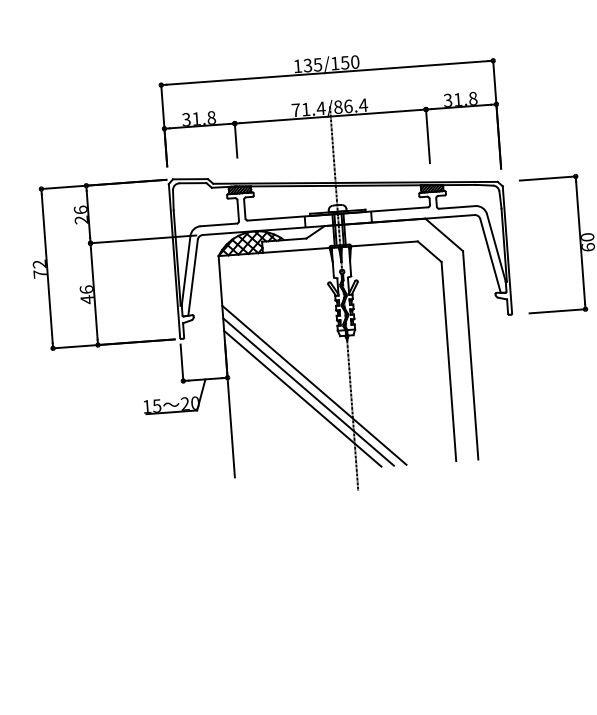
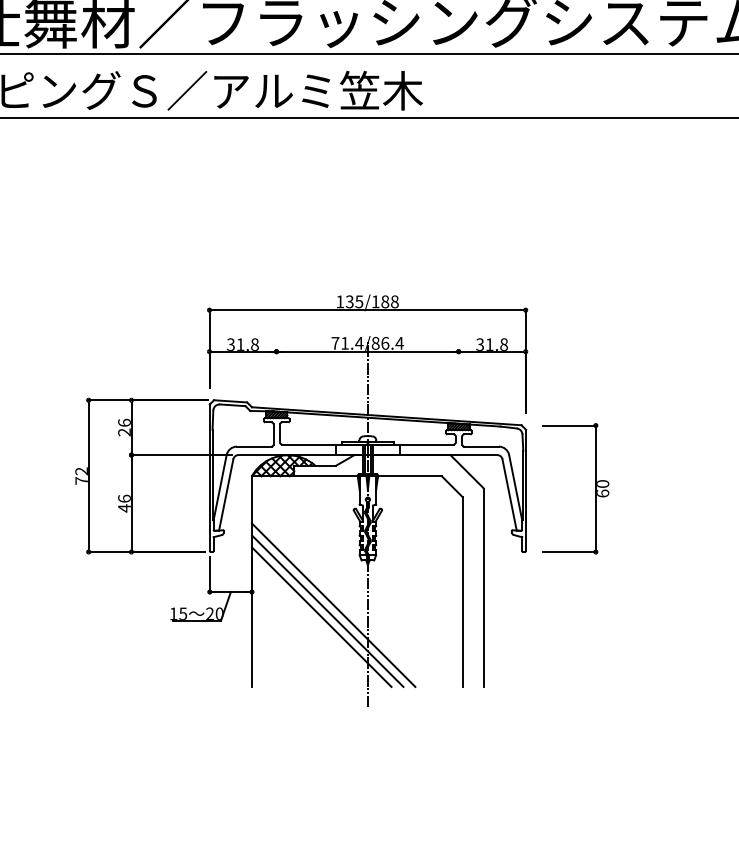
text: (349, 62) -> (389, 301), 135/150 -> 135/188
line: (427, 135) -> (458, 376), removed
line: (236, 140) -> (276, 367), removed

